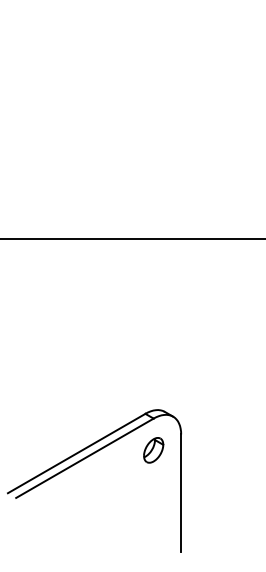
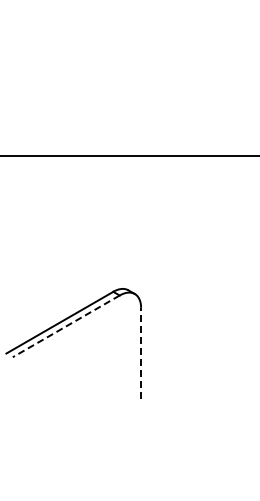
part: (153, 449) -> (119, 319), removed
line: (85, 458) -> (66, 326), solid -> dashed
line: (181, 493) -> (141, 353), solid -> dashed

